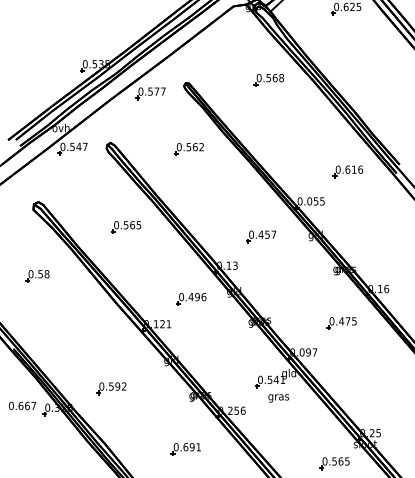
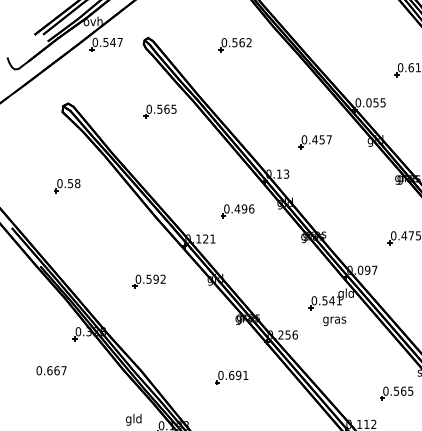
part: (126, 227) -> (160, 111), moved
part: (111, 388) -> (149, 281), moved
text: (22, 405) -> (51, 370), moved

